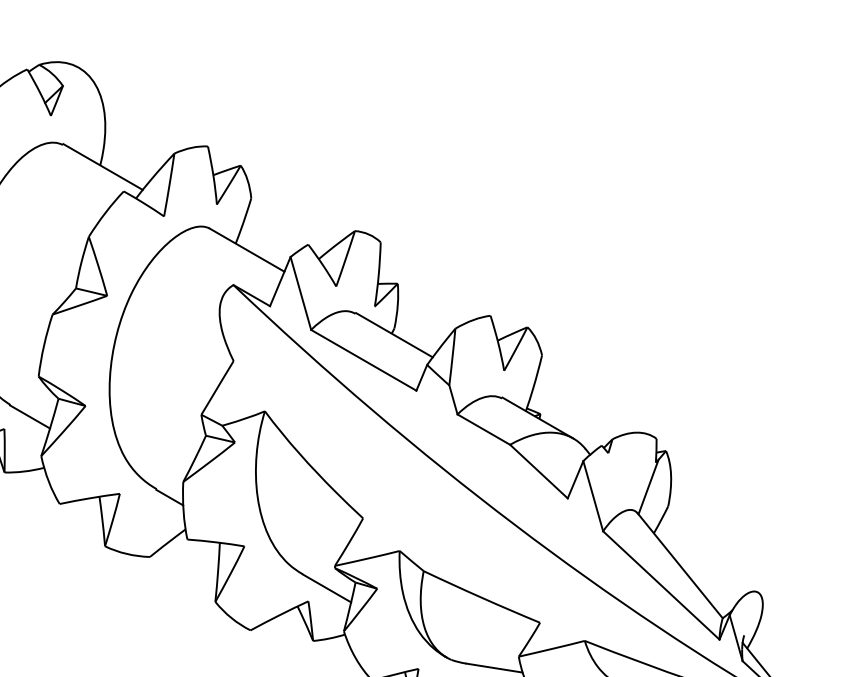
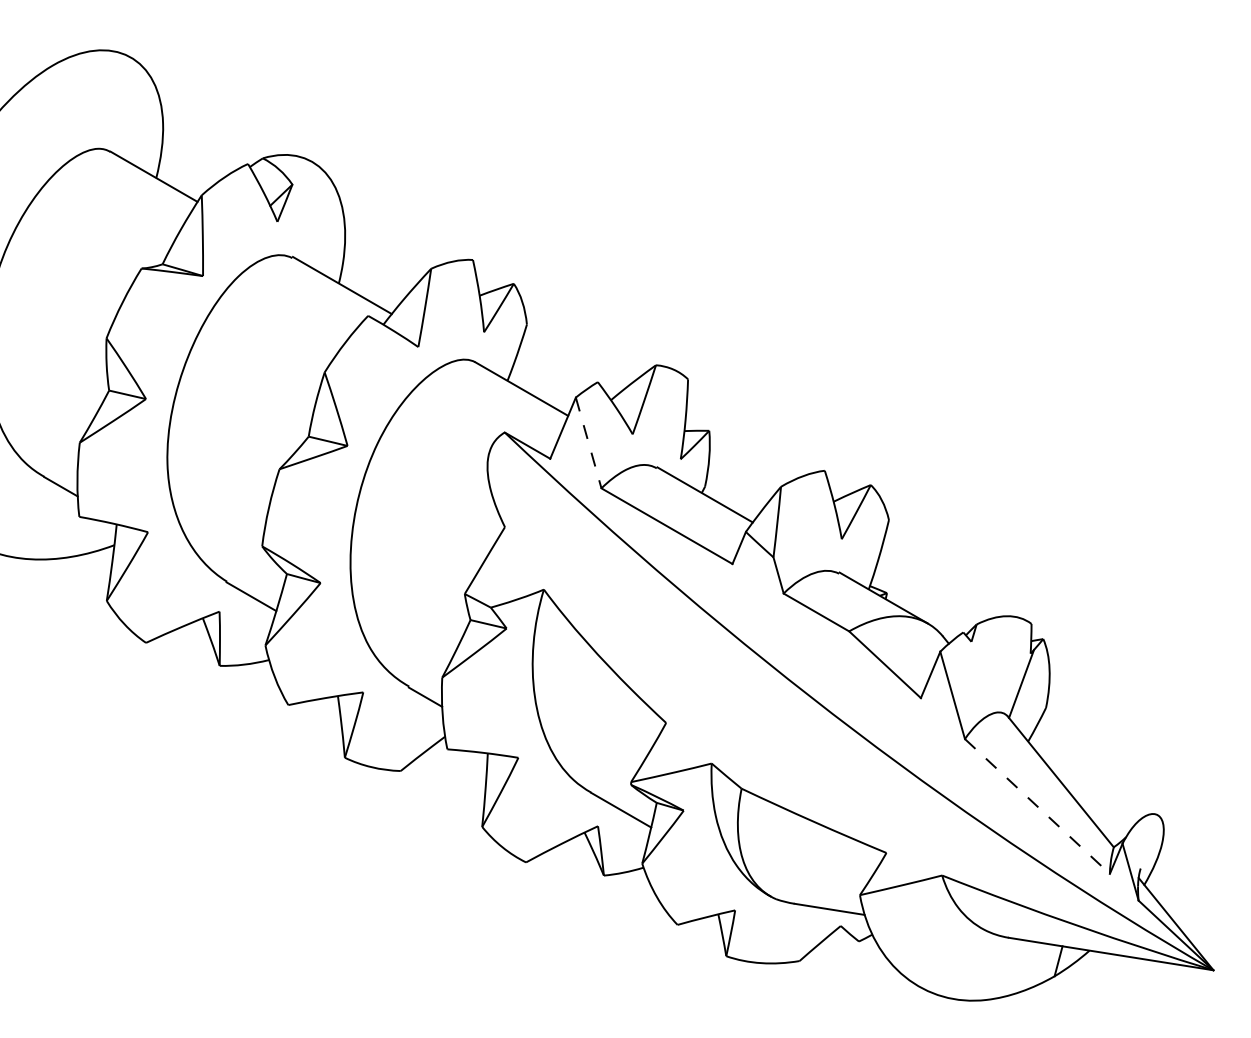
line: (300, 293) -> (588, 443), solid -> dashed
line: (661, 585) -> (1037, 806), solid -> dashed

